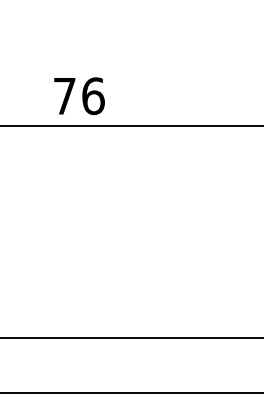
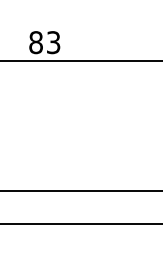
text: (78, 95) -> (44, 42), 76 -> 83

